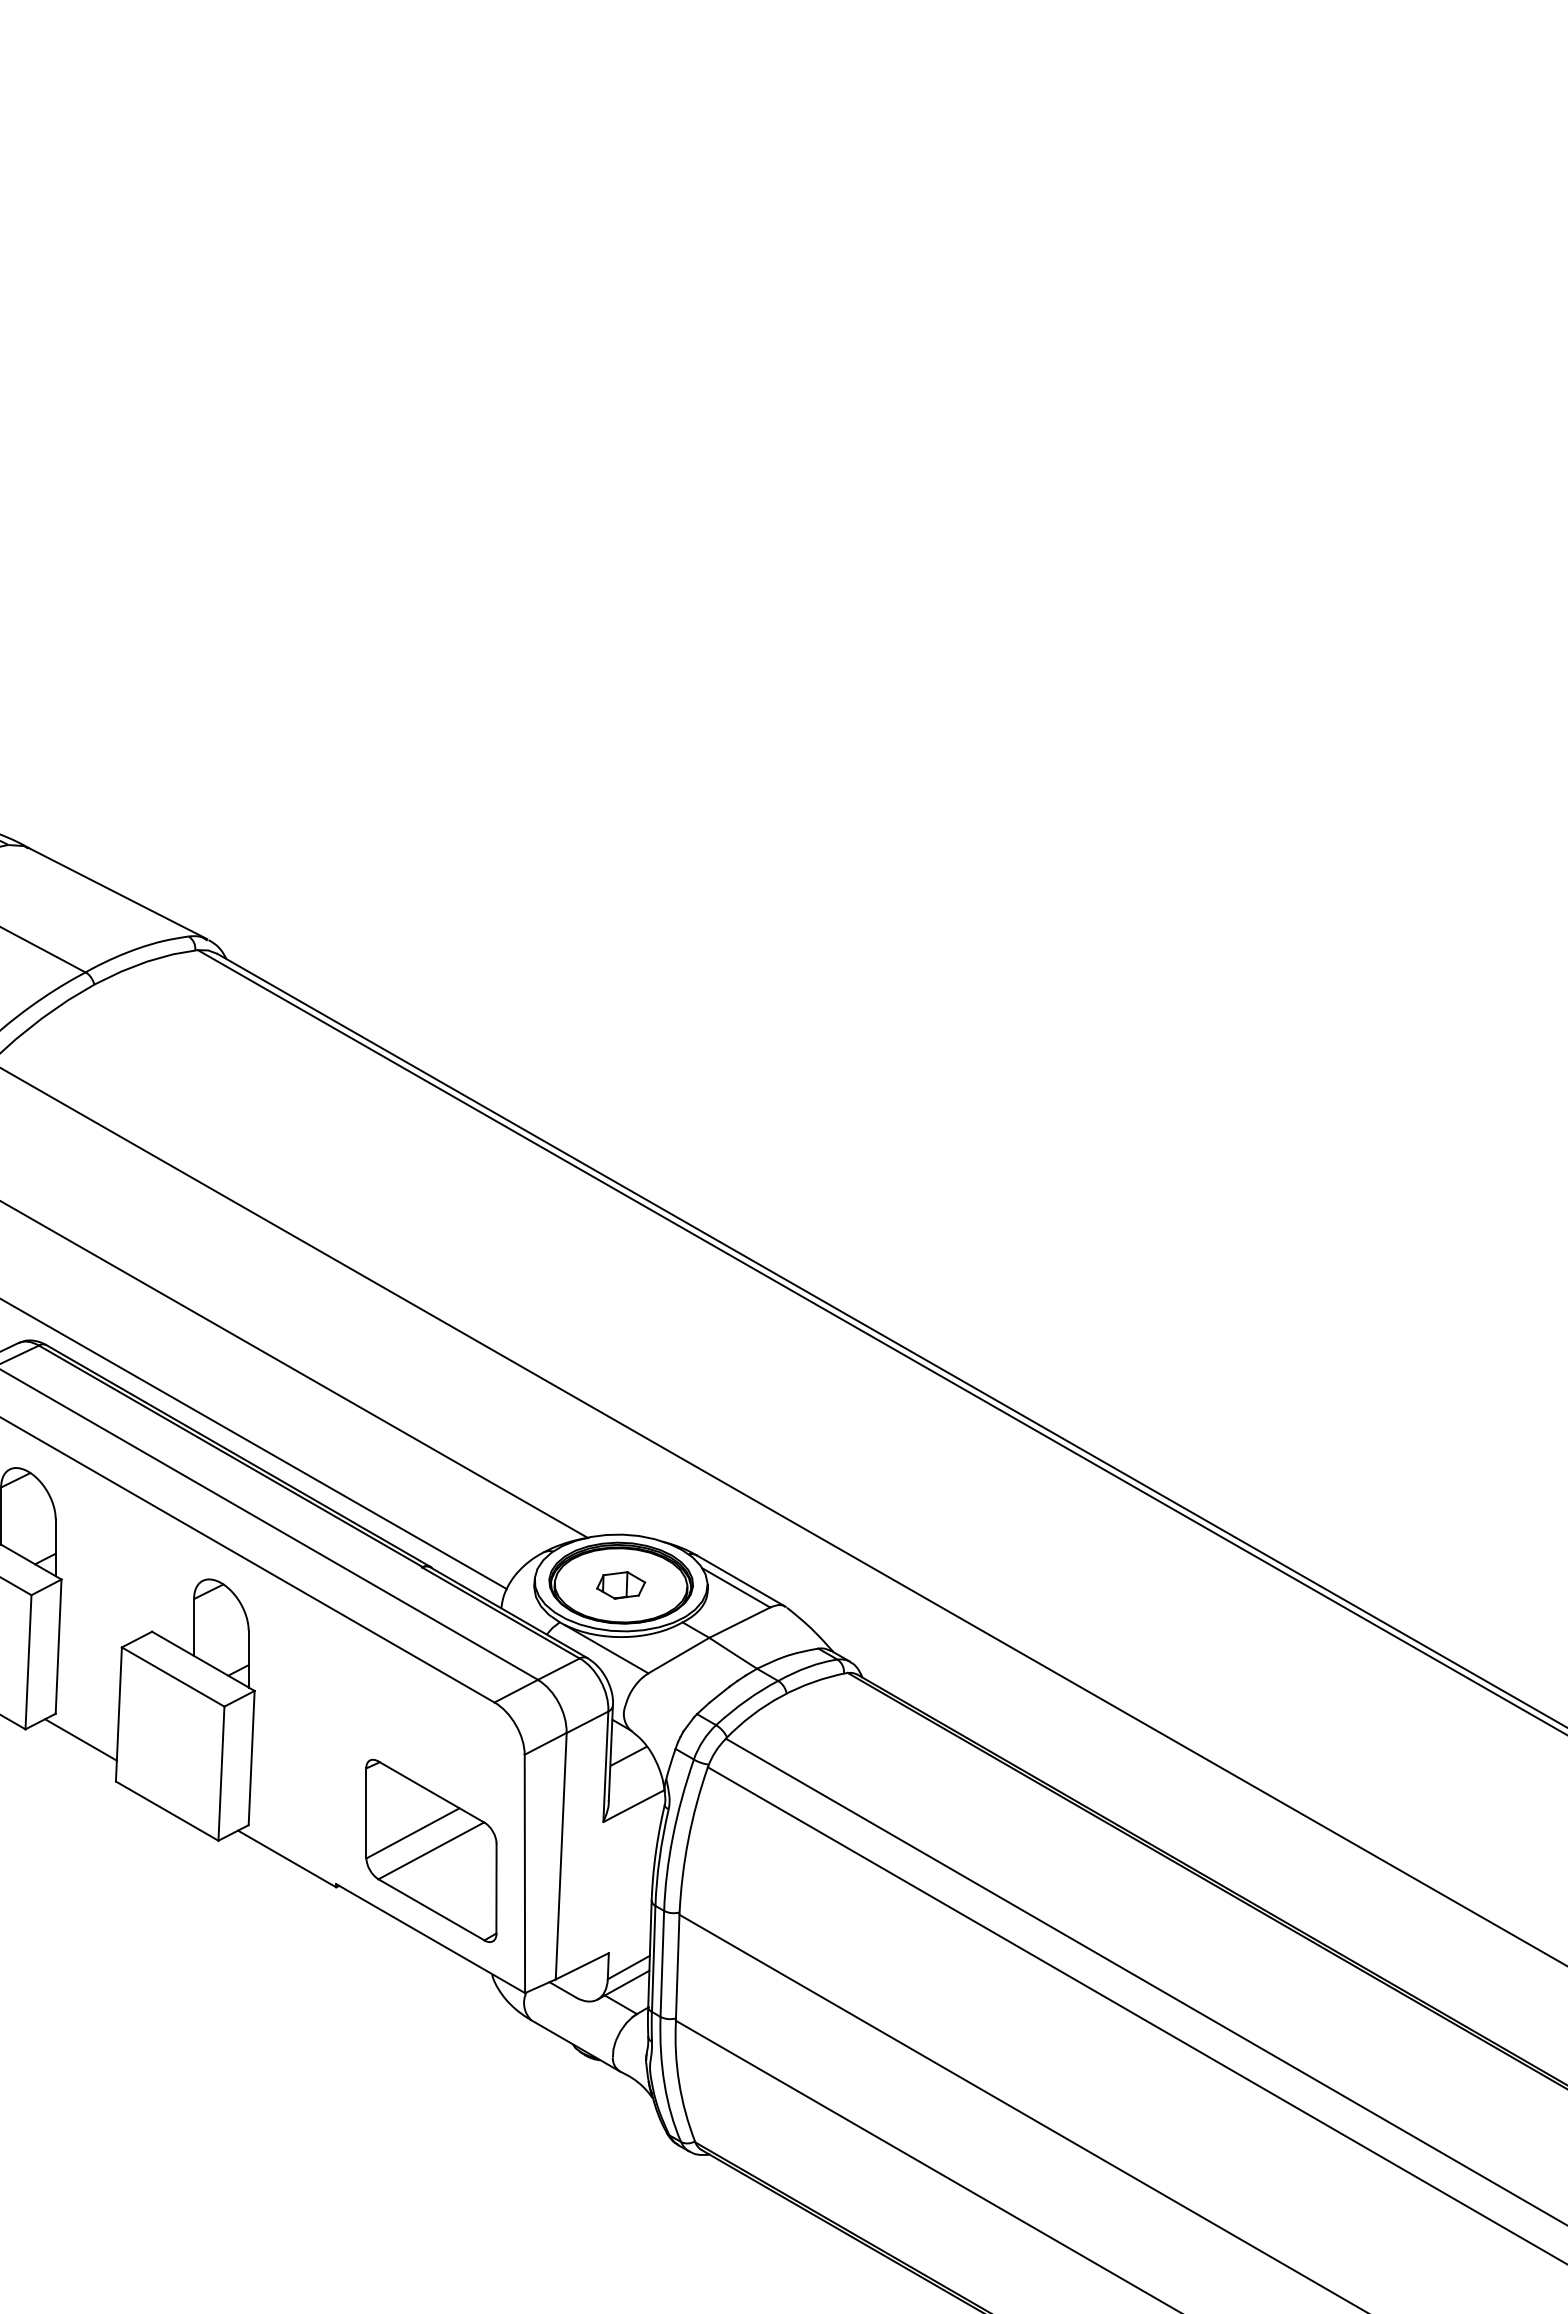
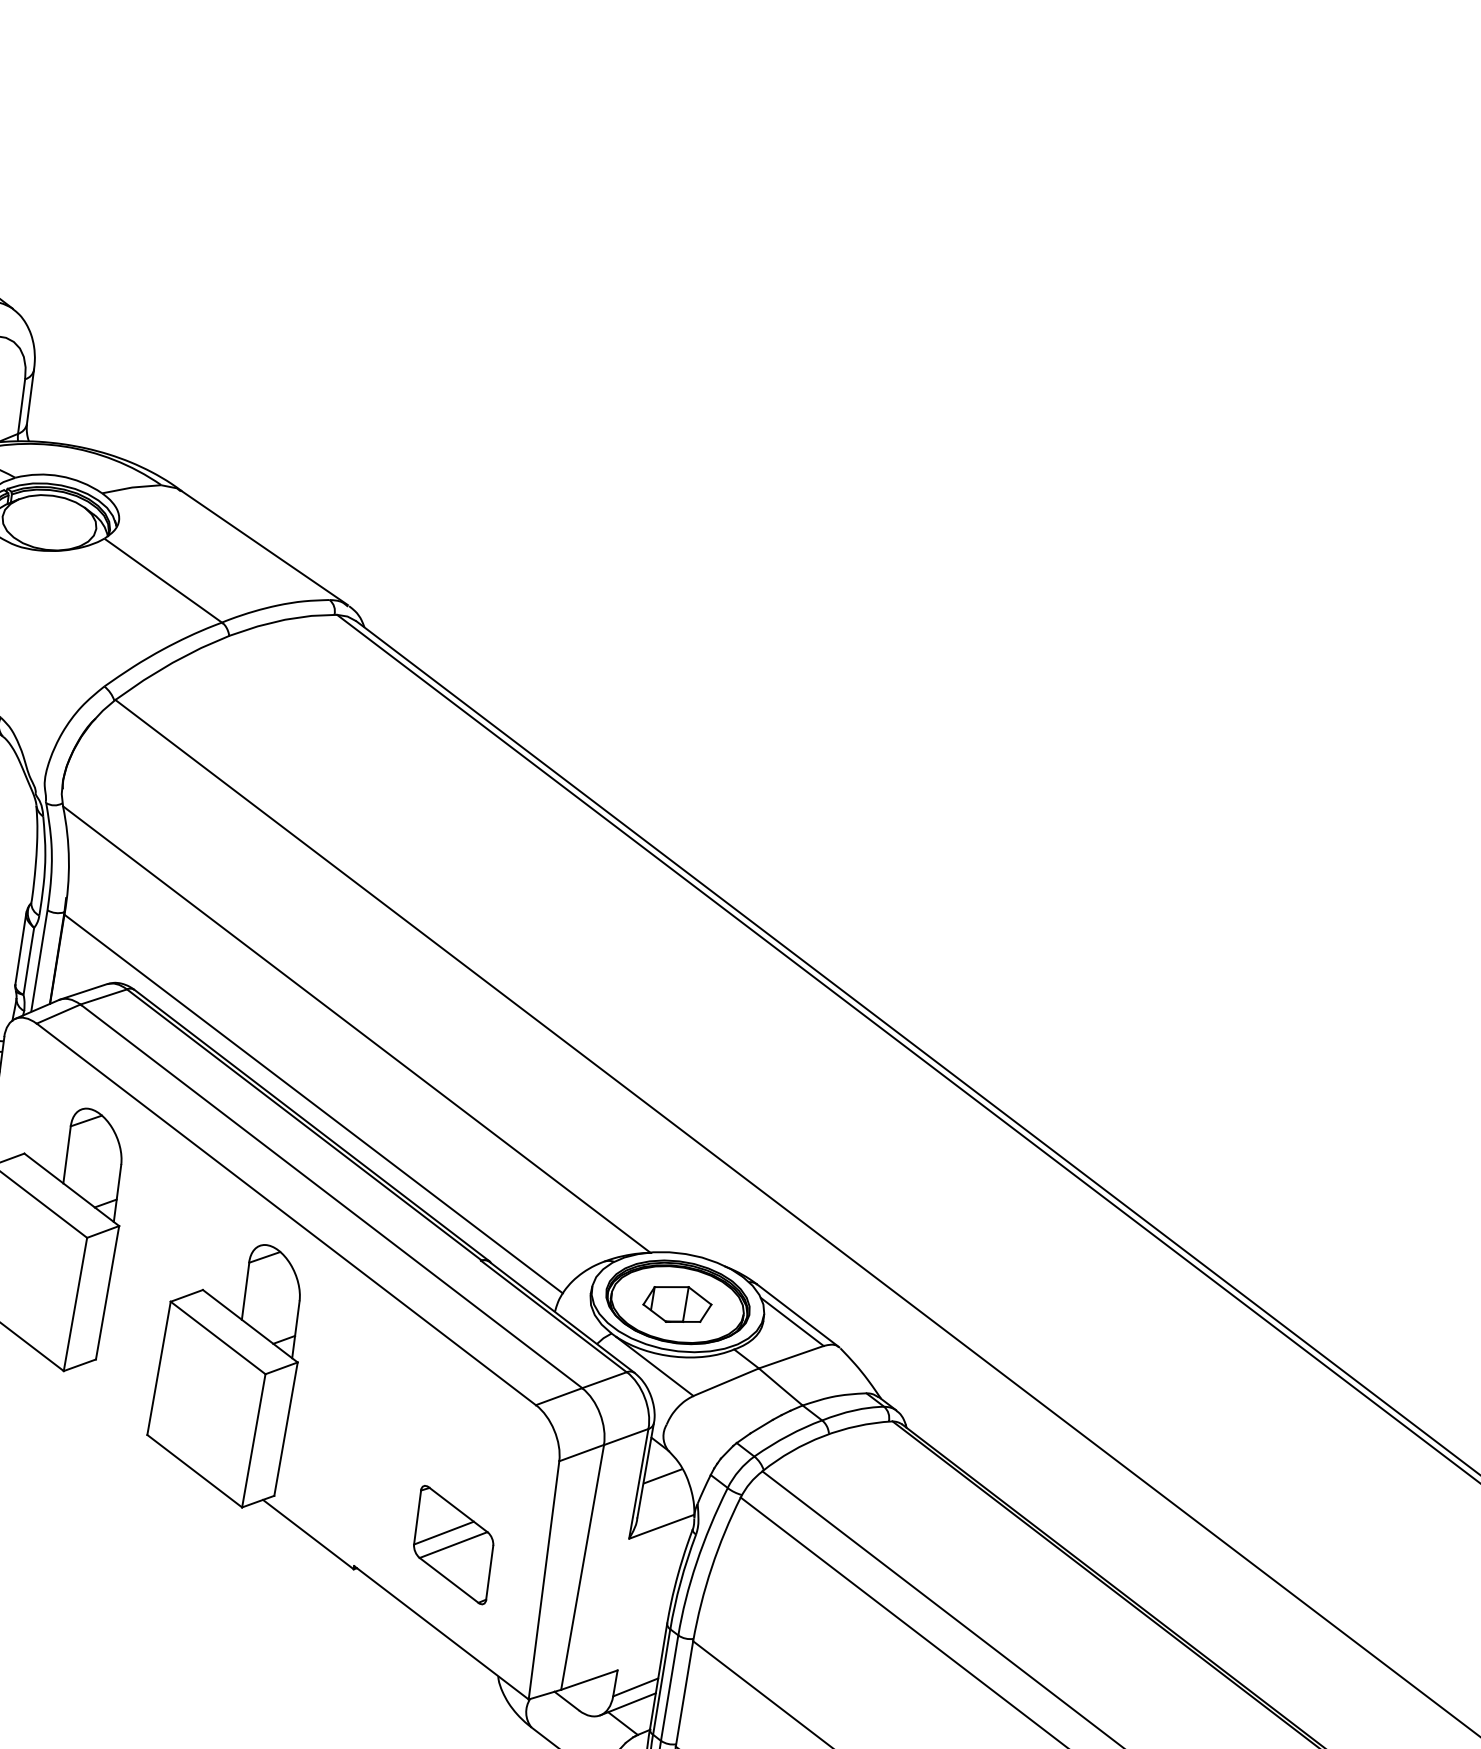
part: (621, 1585) -> (677, 1304), size x1.4
line: (80, 1739) -> (117, 1388), removed
part: (431, 1850) -> (453, 1544), size x0.6

